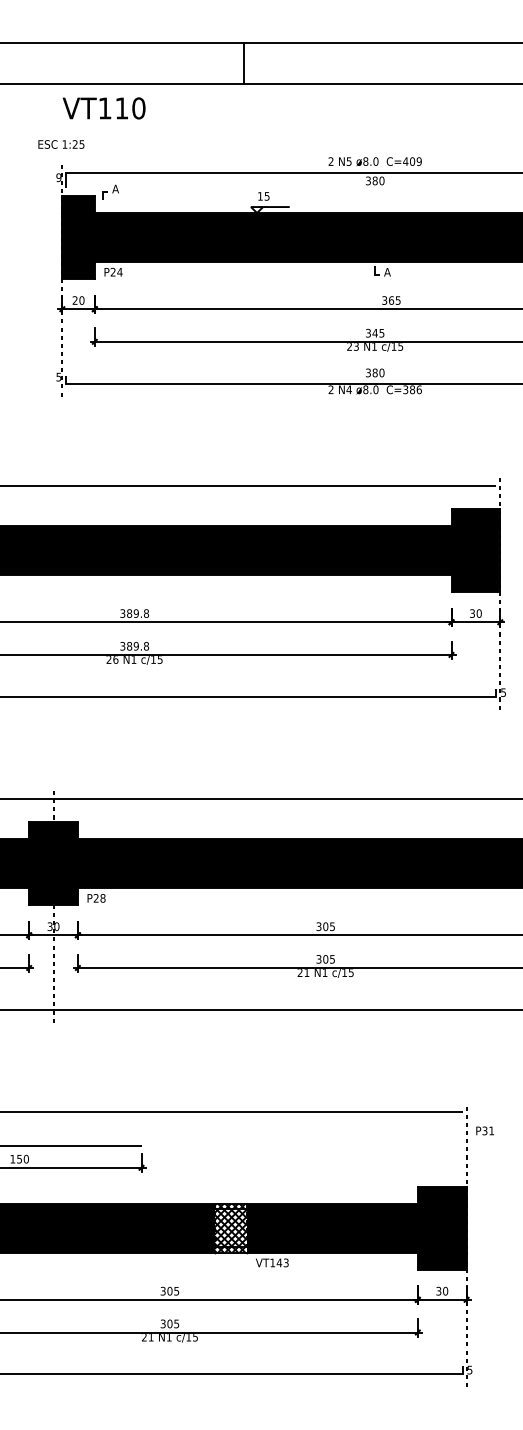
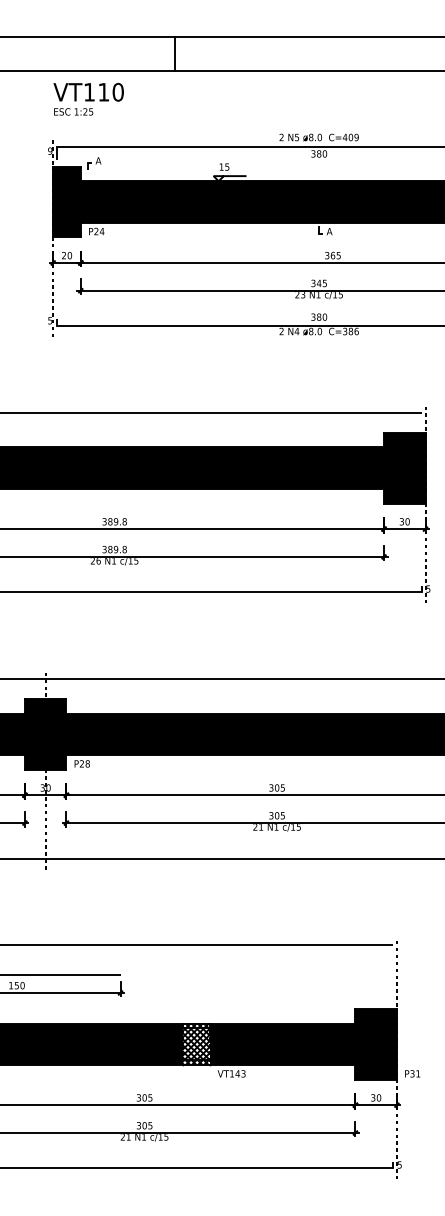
line: (244, 62) -> (174, 53), moved
text: (61, 144) -> (73, 111), moved
text: (485, 1130) -> (412, 1073), moved

